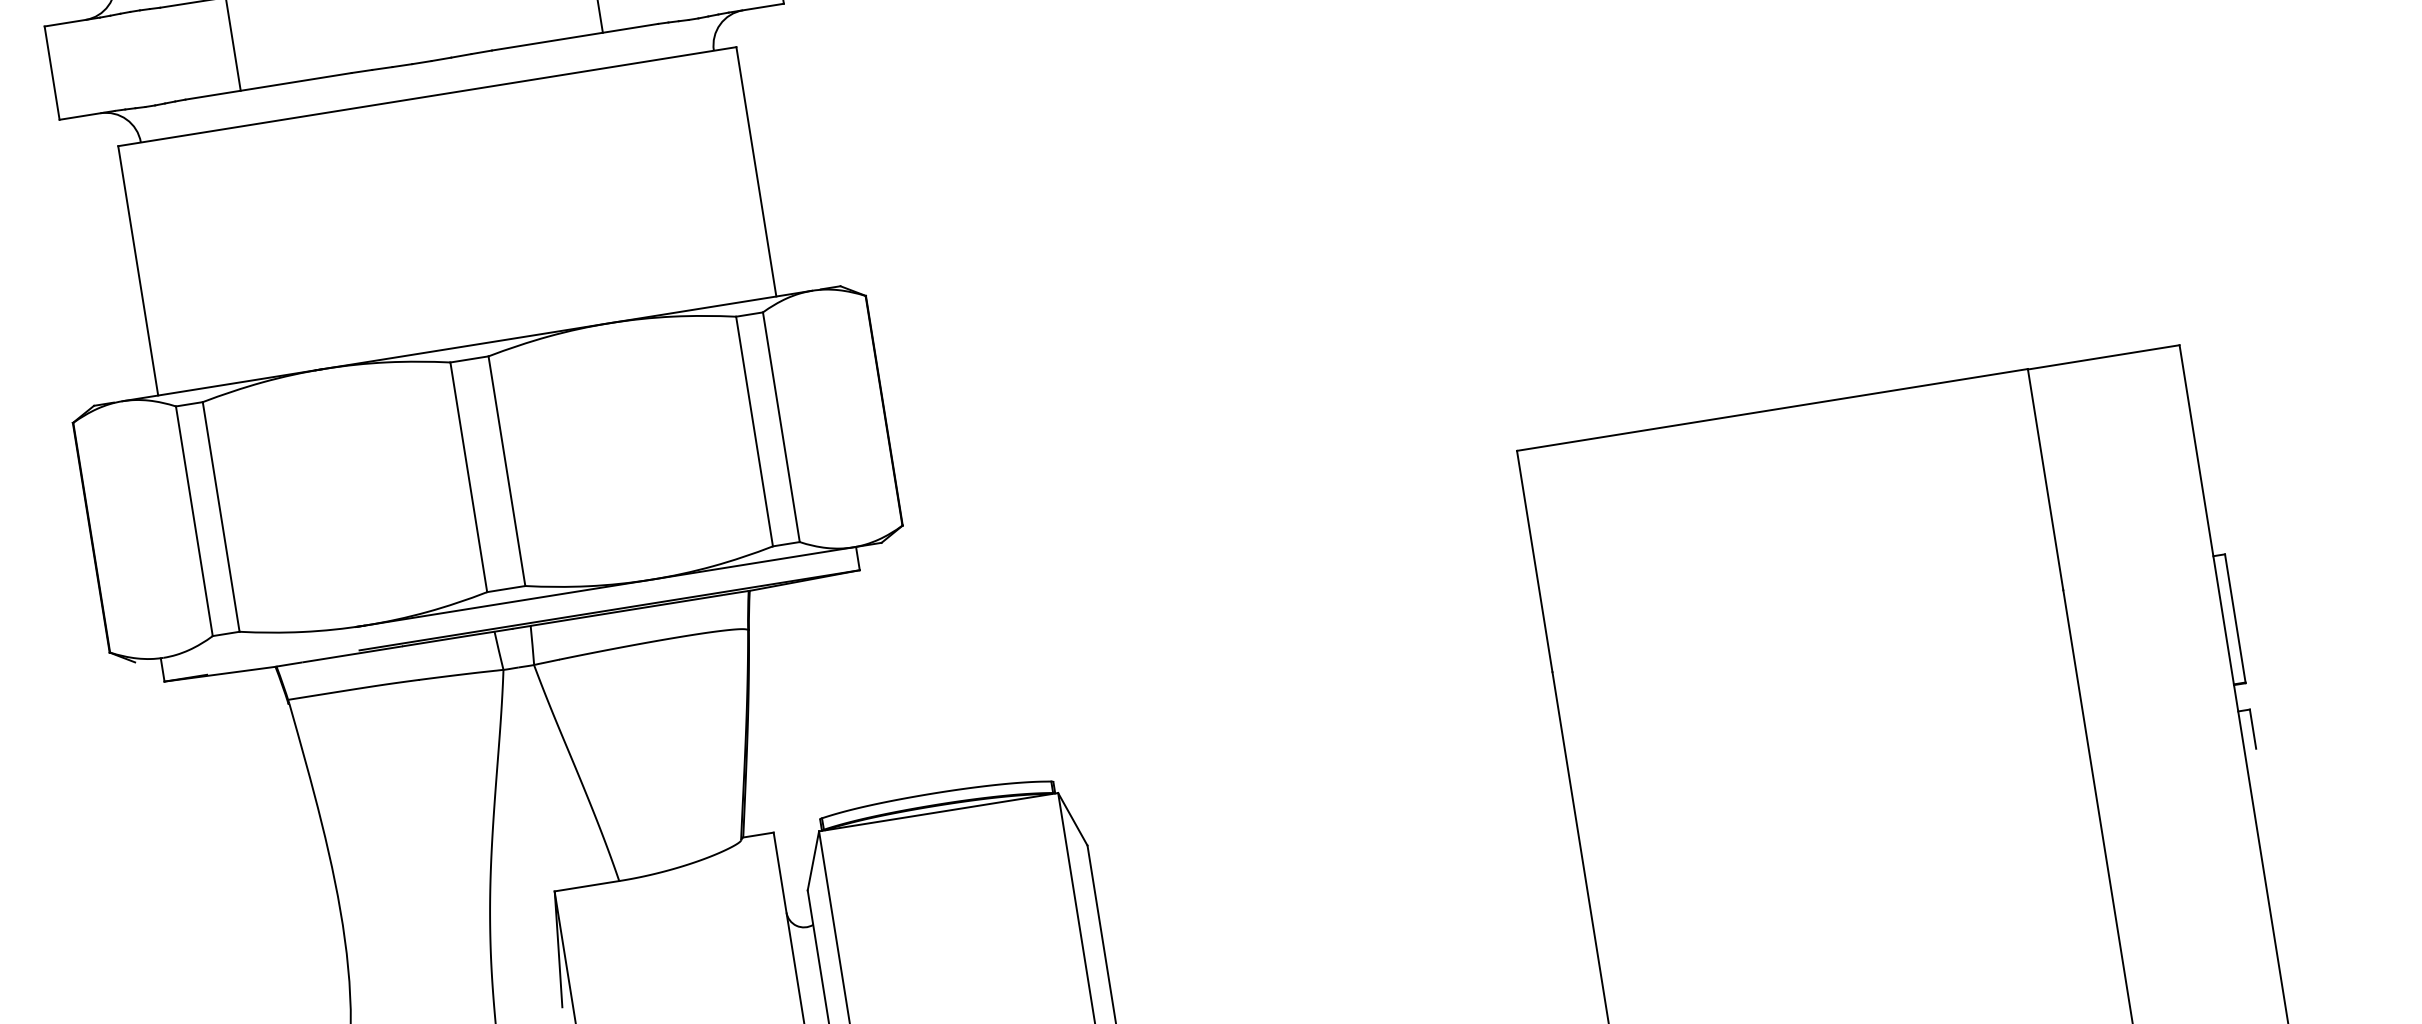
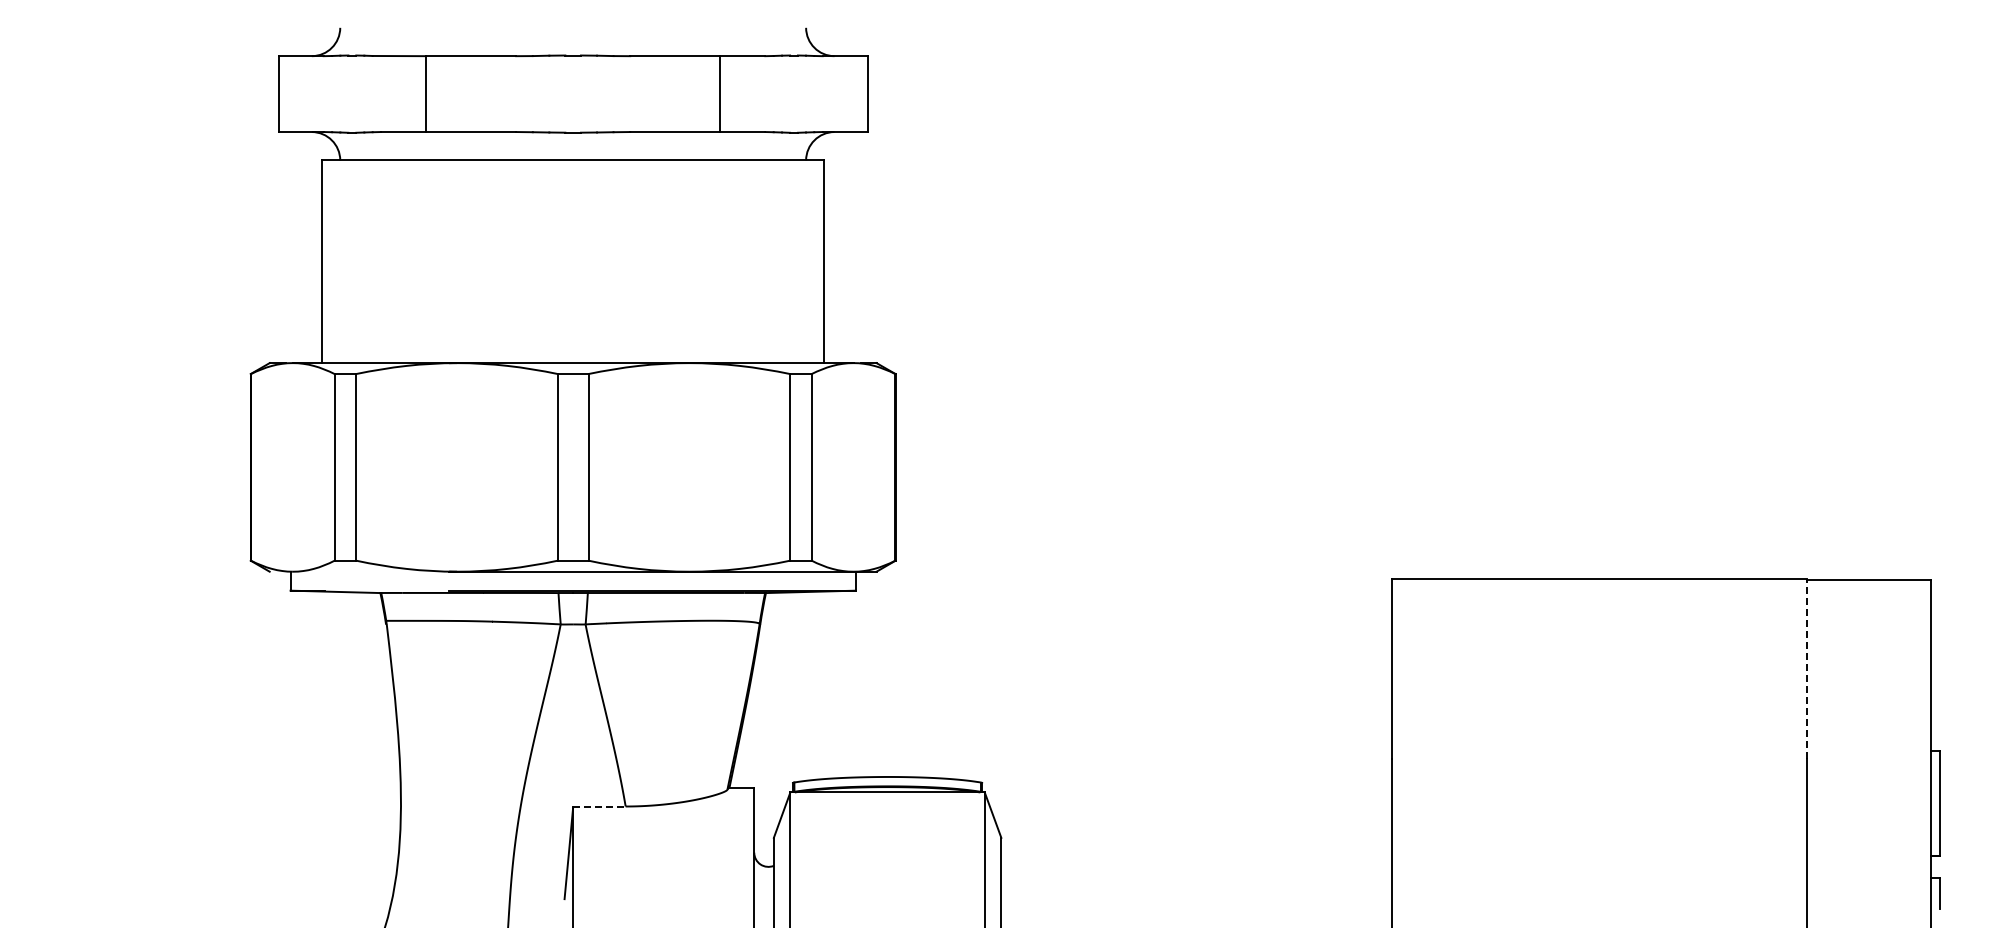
line: (2045, 479) -> (1807, 669), solid -> dashed
line: (587, 886) -> (599, 806), solid -> dashed

